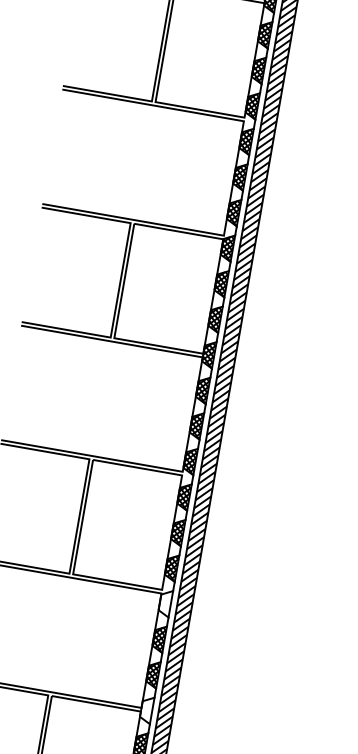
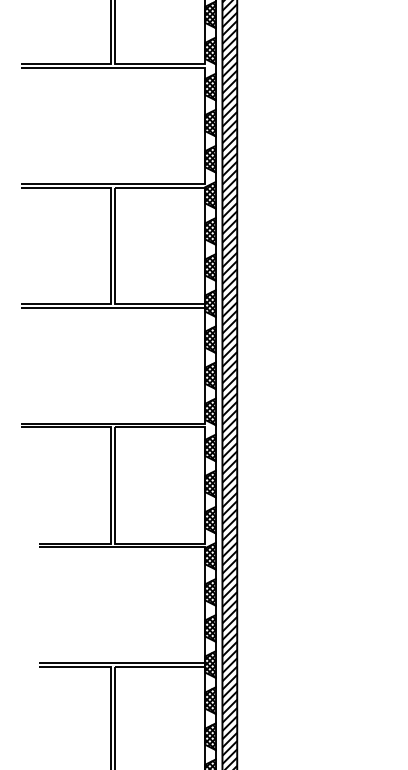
hatch: (165, 603) -> (210, 556), added
hatch: (146, 709) -> (210, 664), added

